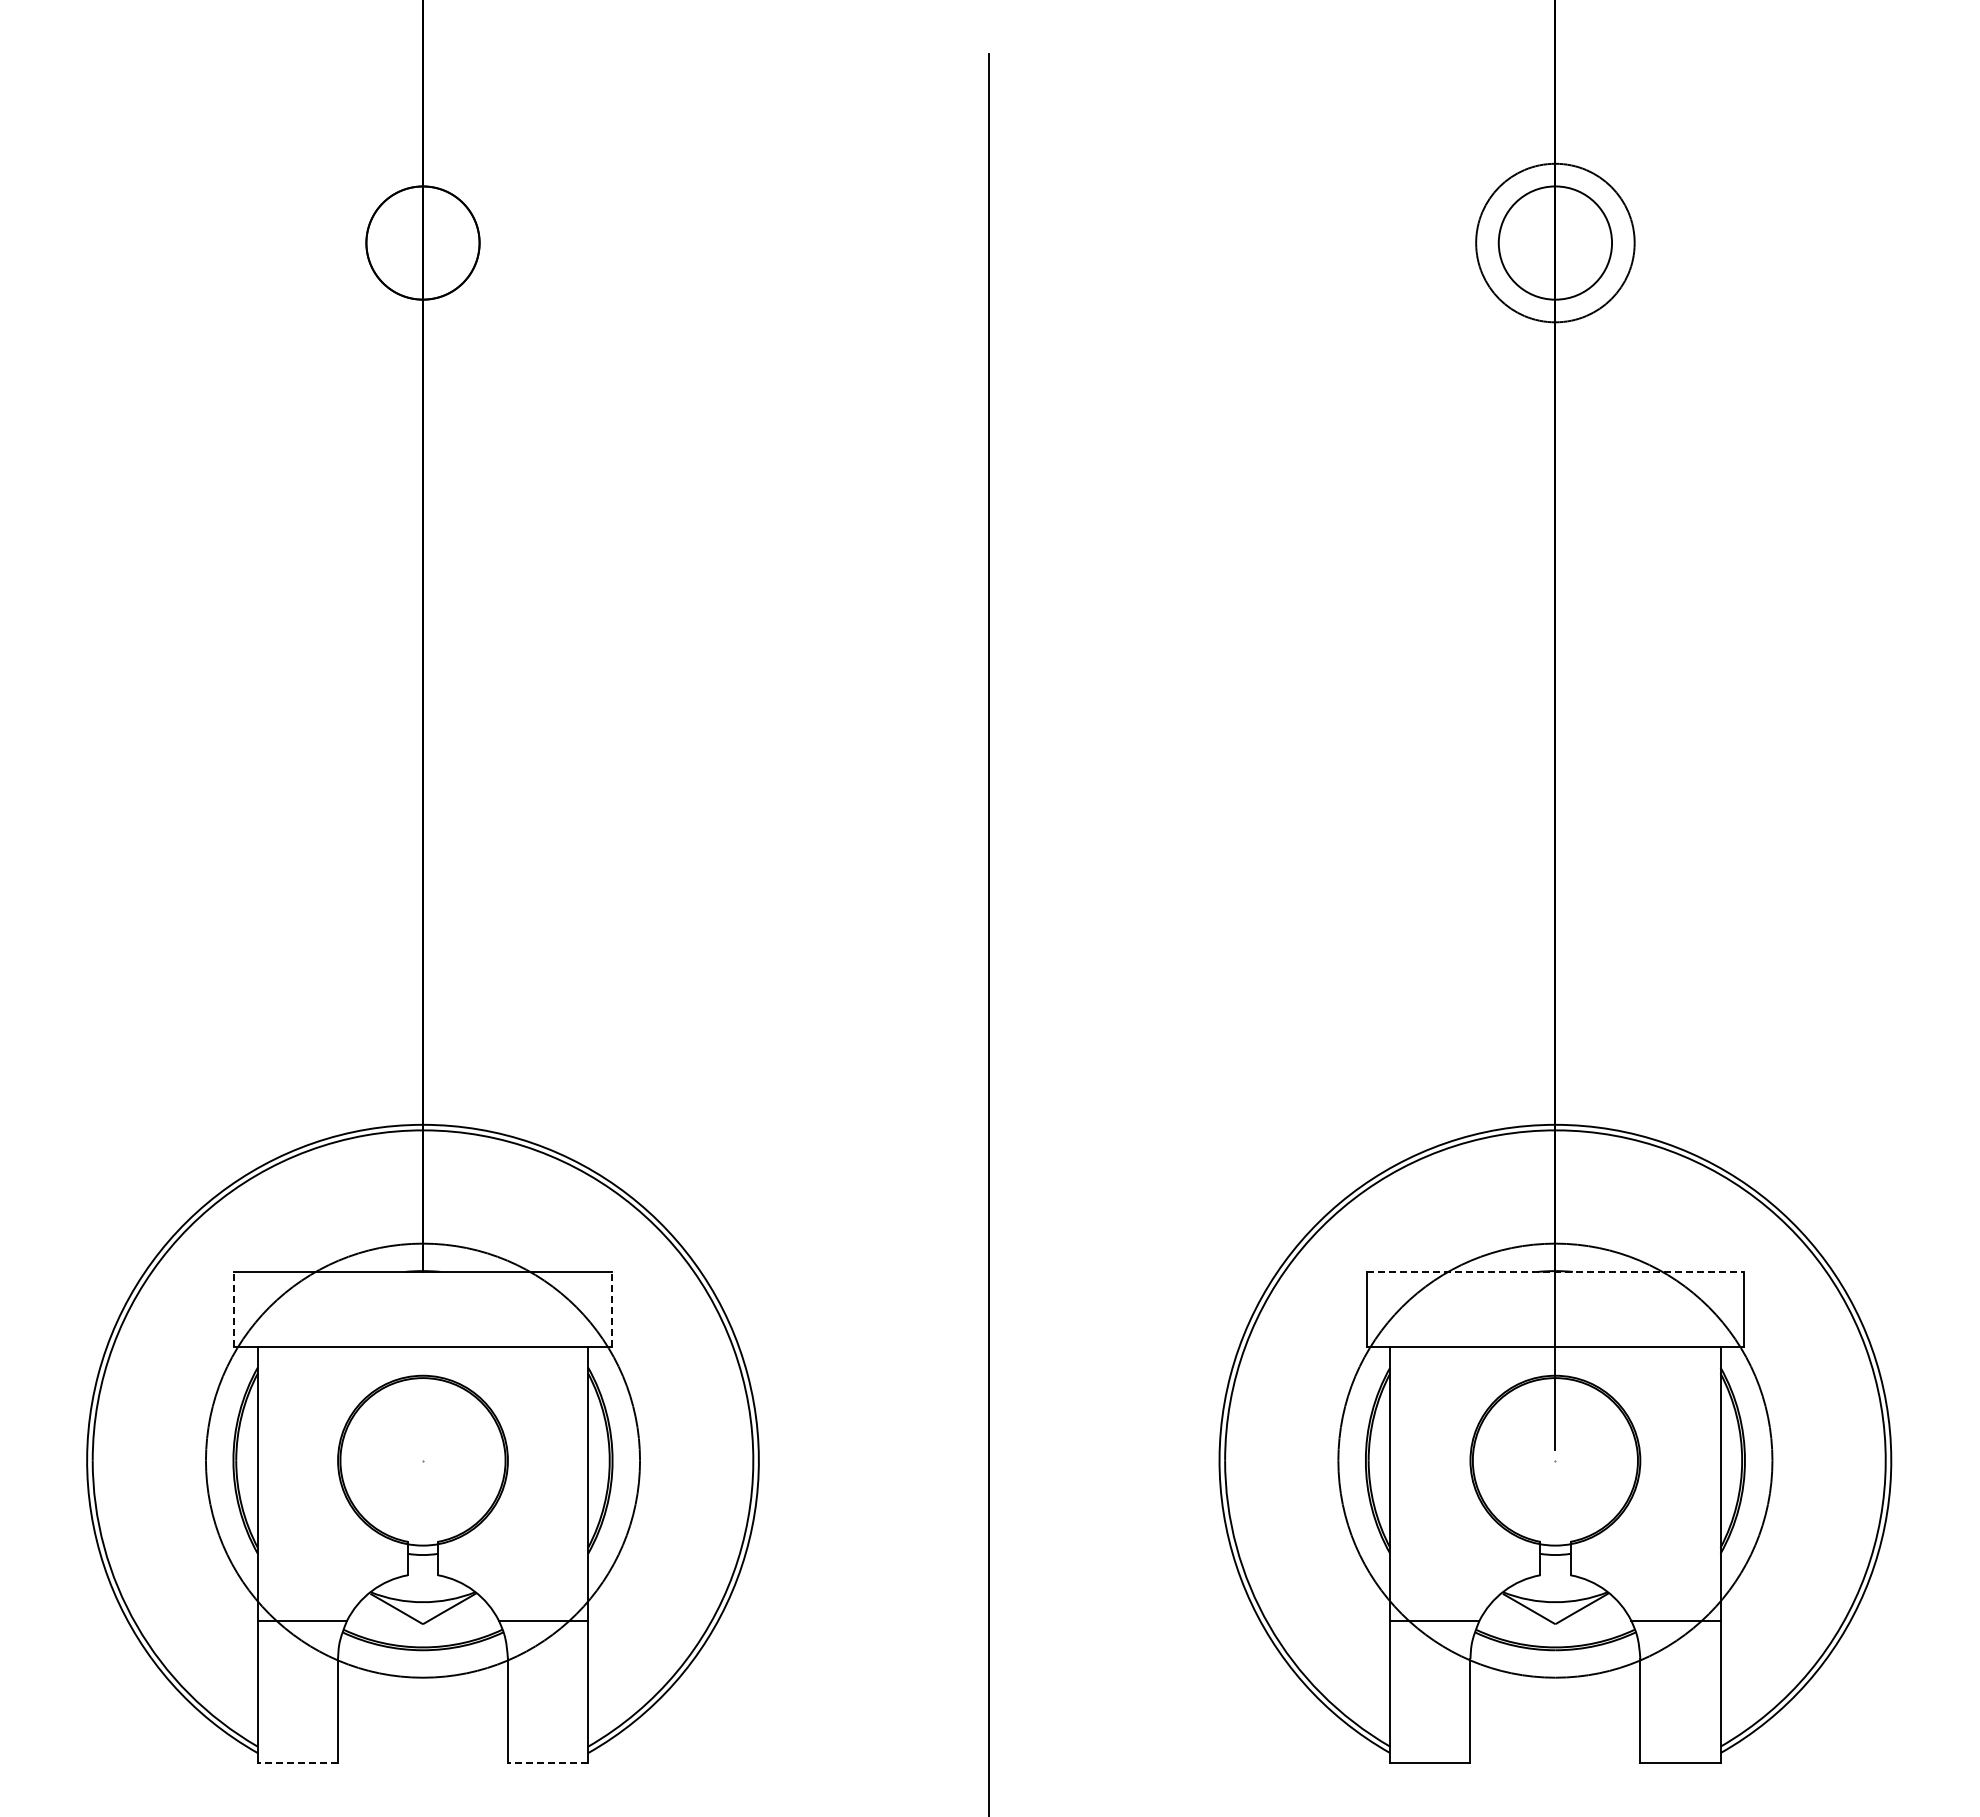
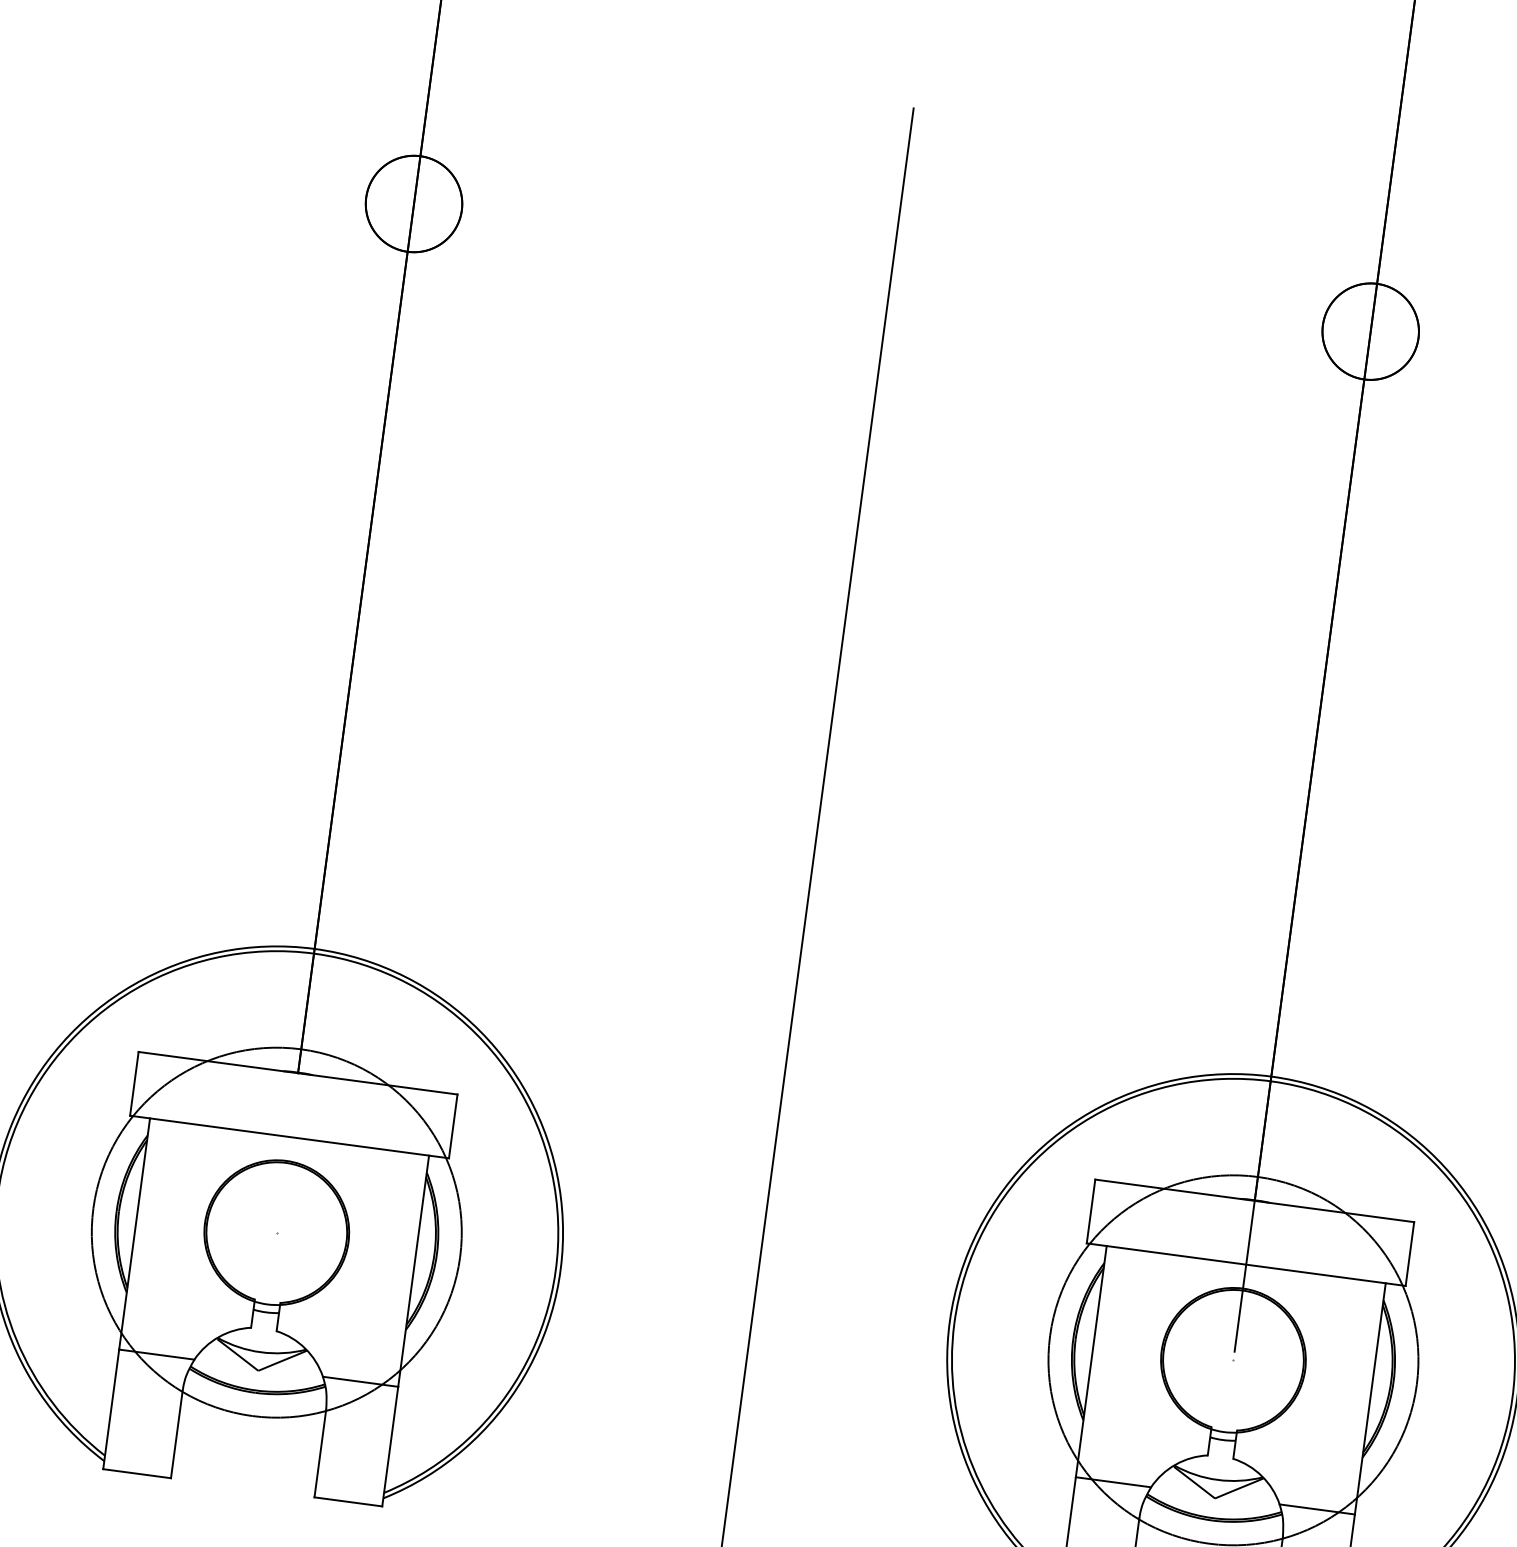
circle: (1555, 242) -> (1370, 331), size x0.71
line: (1555, 1271) -> (1254, 1200), dashed -> solid
line: (234, 1309) -> (134, 1083), dashed -> solid
line: (611, 1309) -> (453, 1126), dashed -> solid
line: (297, 1762) -> (136, 1473), dashed -> solid
line: (547, 1762) -> (347, 1501), dashed -> solid

